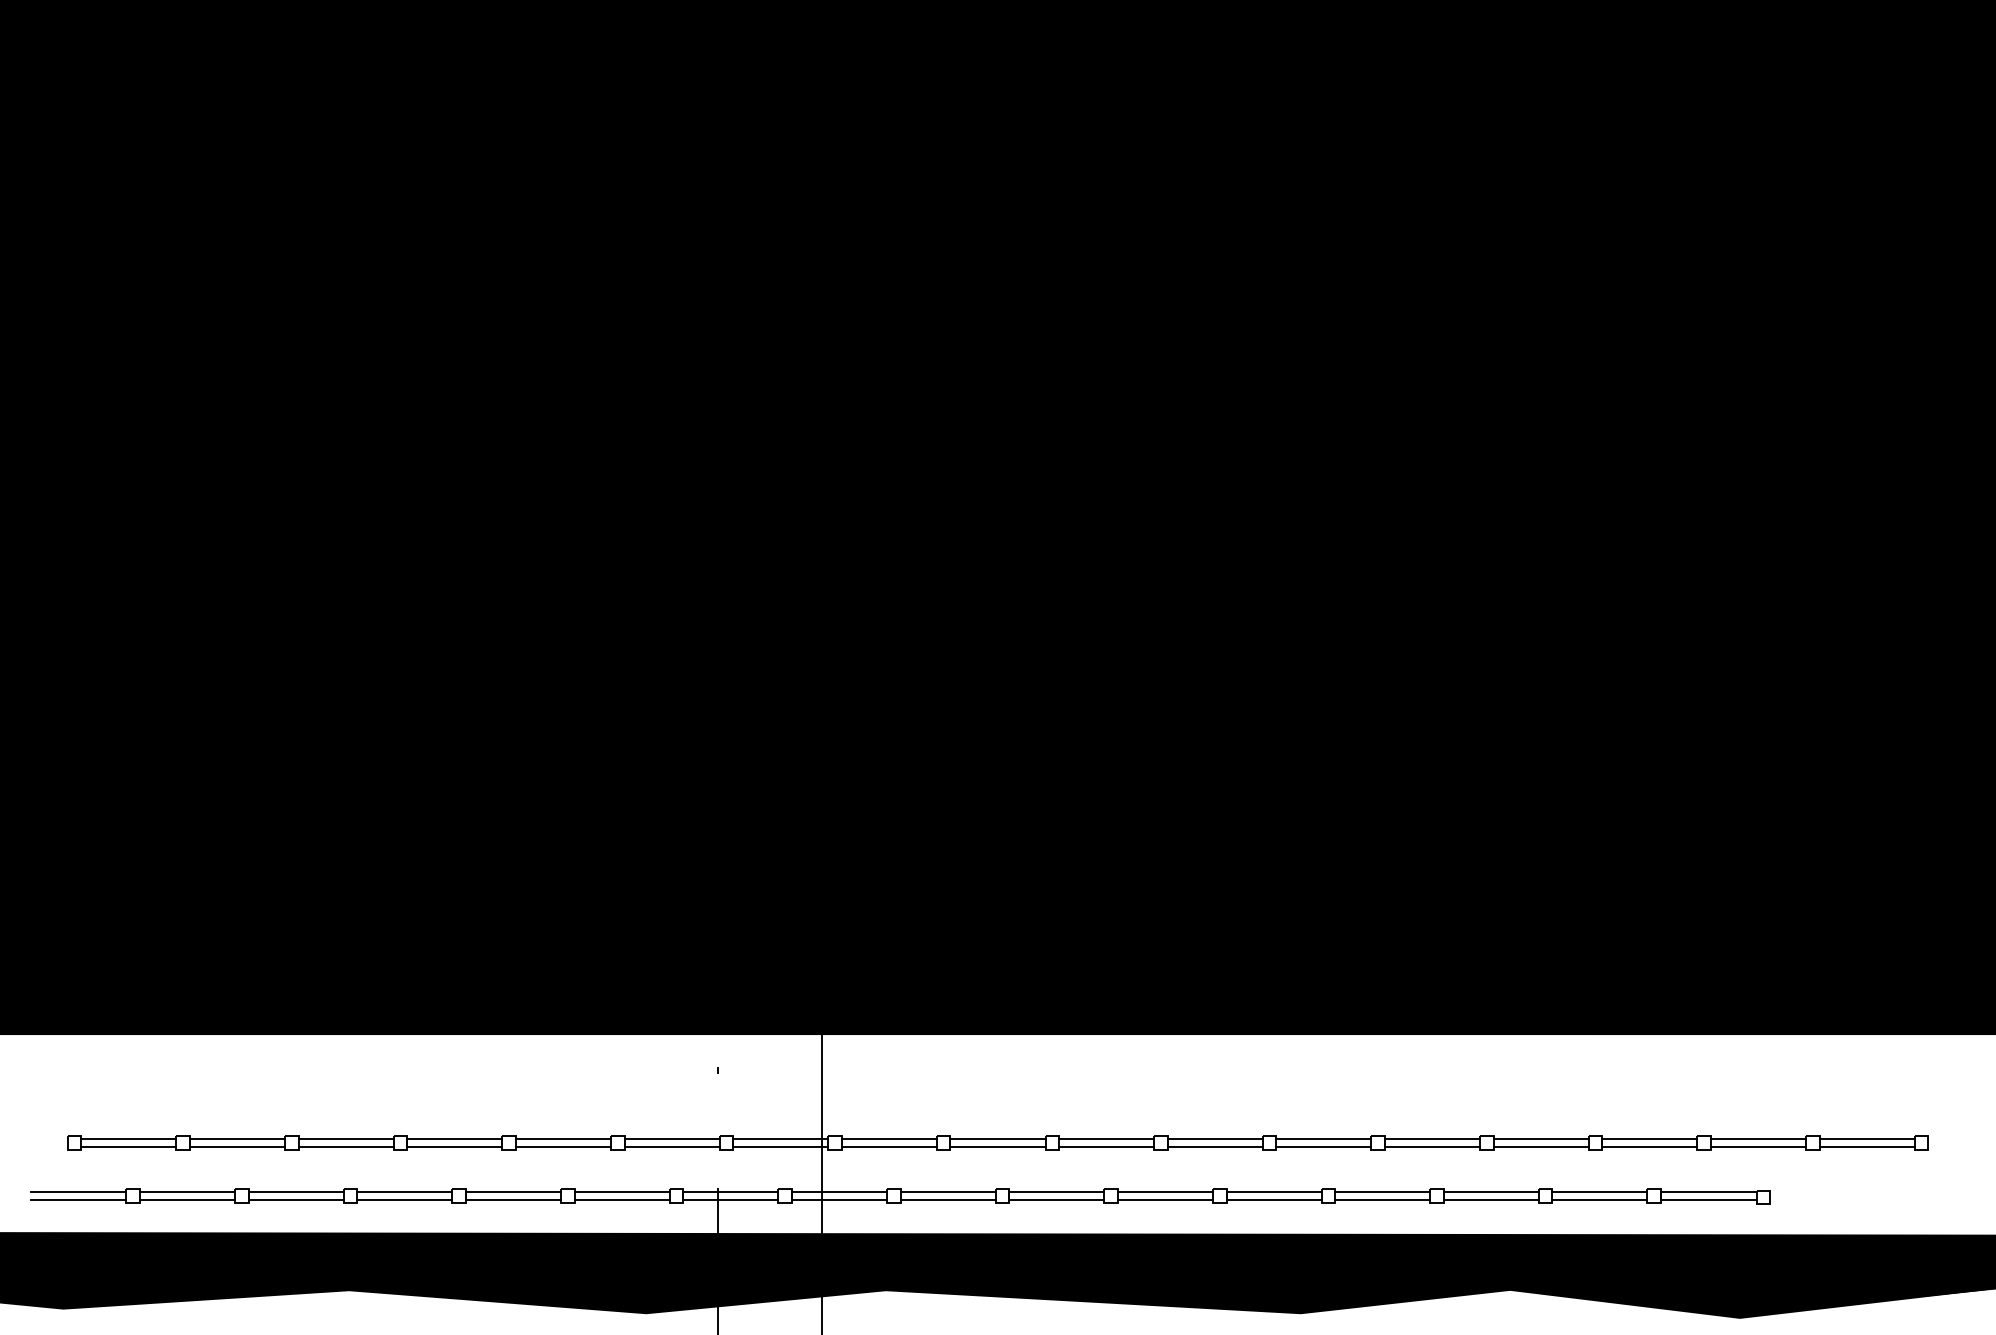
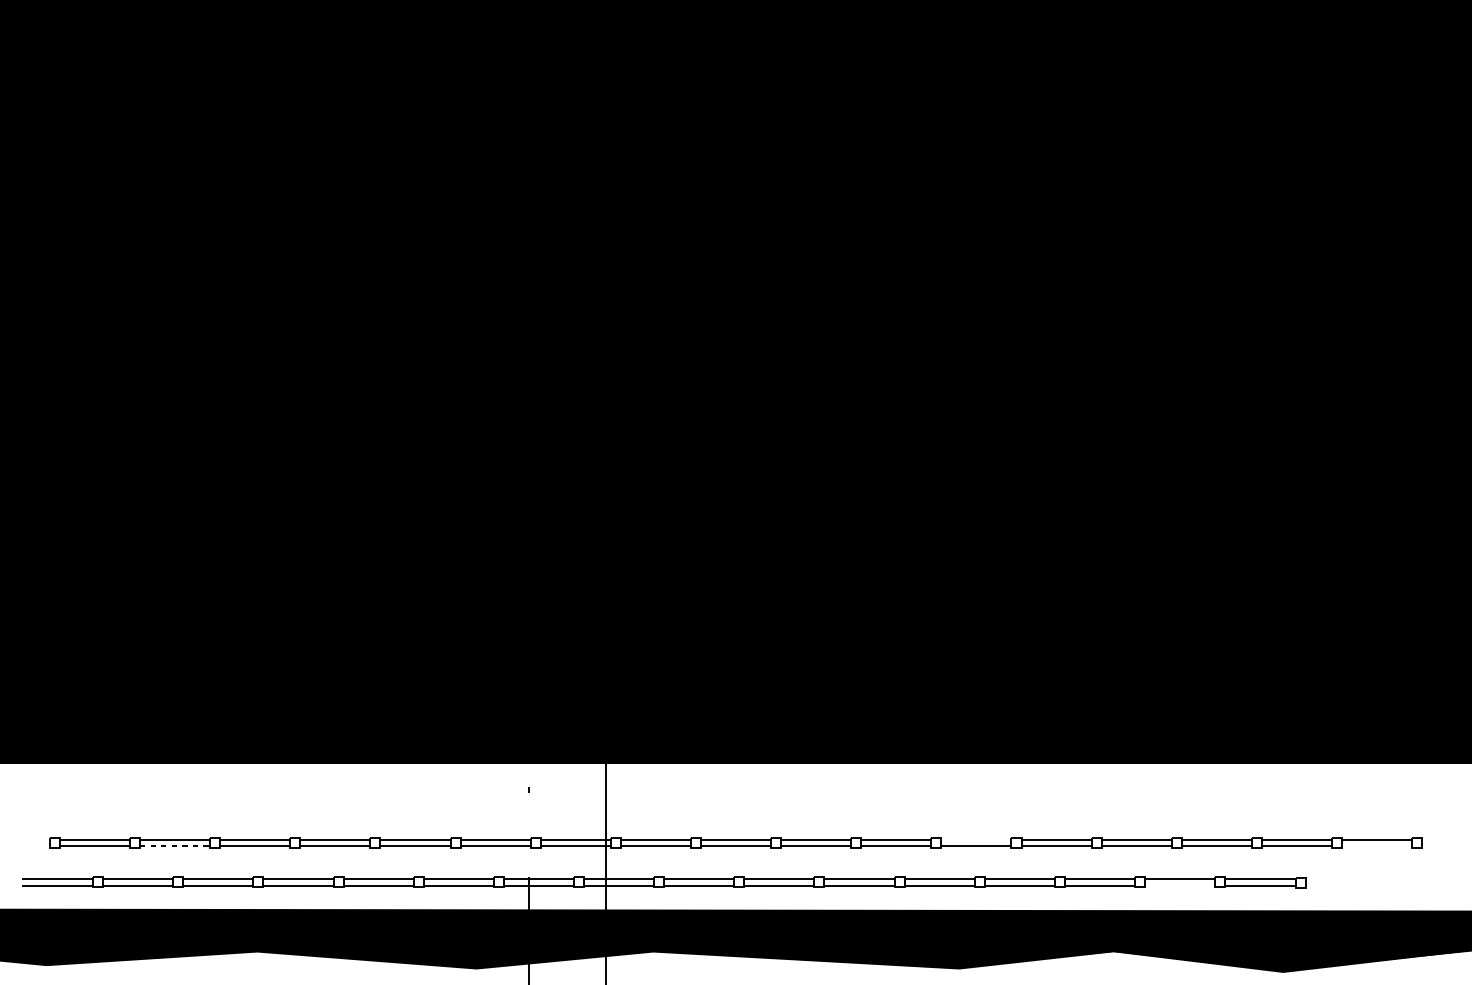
line: (1323, 1139) -> (976, 840), removed
line: (237, 1147) -> (175, 846), solid -> dashed
line: (1866, 1147) -> (1376, 846), removed
line: (1599, 1200) -> (1179, 885), removed

